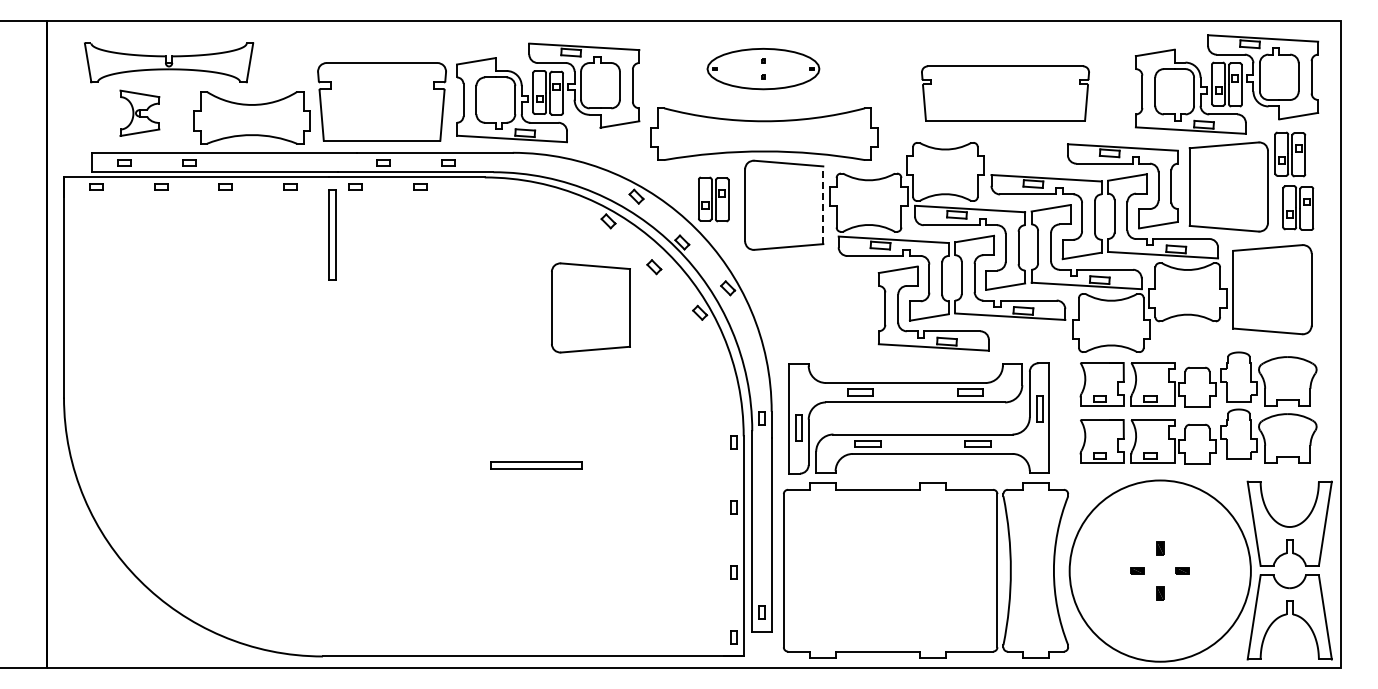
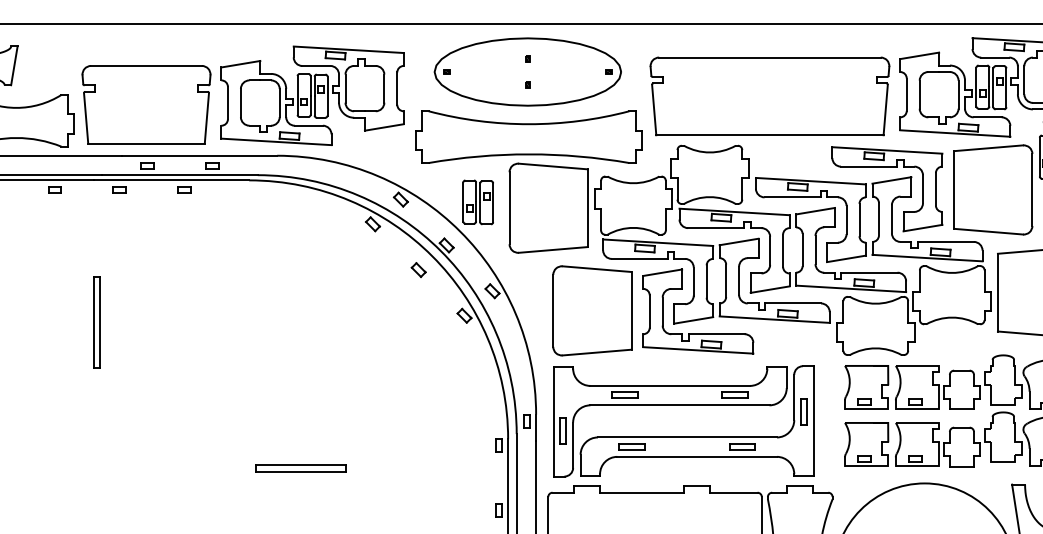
part: (763, 68) -> (527, 71), size x1.67
part: (1005, 93) -> (769, 96), size x1.43
line: (823, 205) -> (587, 208), dashed -> solid
part: (332, 234) -> (96, 322), moved
part: (590, 307) -> (591, 310), moved

